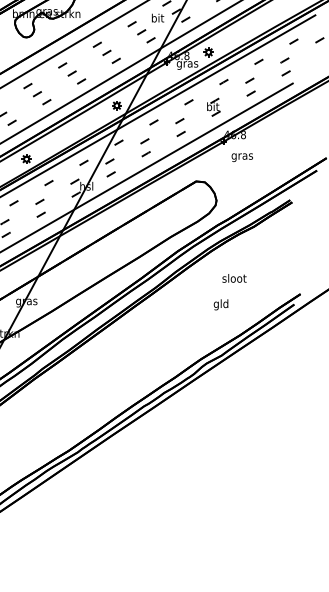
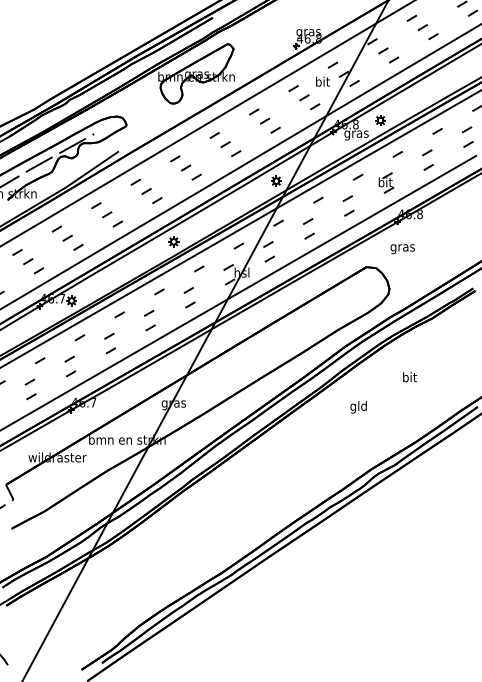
text: (242, 157) -> (402, 249), moved
text: (234, 278) -> (409, 377), sloot -> bit
text: (220, 305) -> (358, 407), moved

